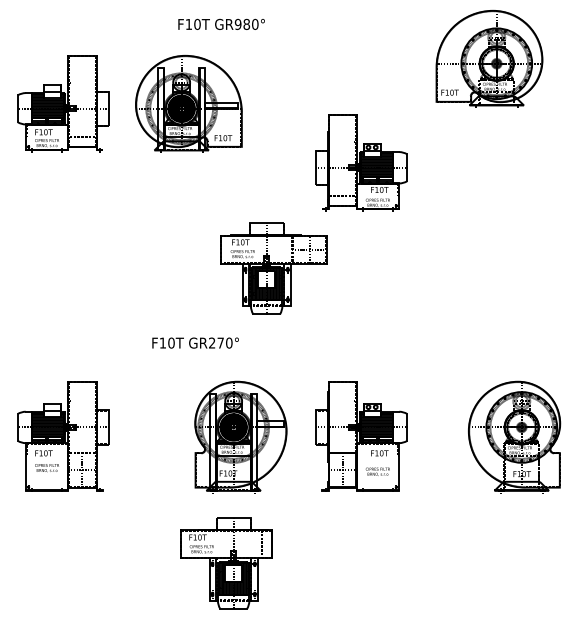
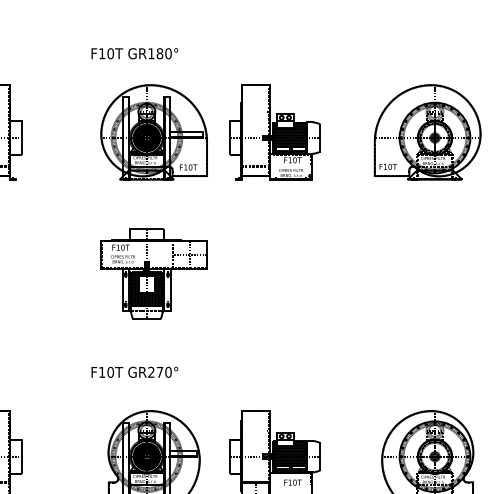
text: (237, 23) -> (150, 52), GR980° -> GR180°
part: (489, 58) -> (427, 132), moved
part: (188, 103) -> (153, 132), moved
part: (361, 162) -> (274, 132), moved
part: (273, 268) -> (153, 273), moved
text: (195, 342) -> (134, 371), moved

